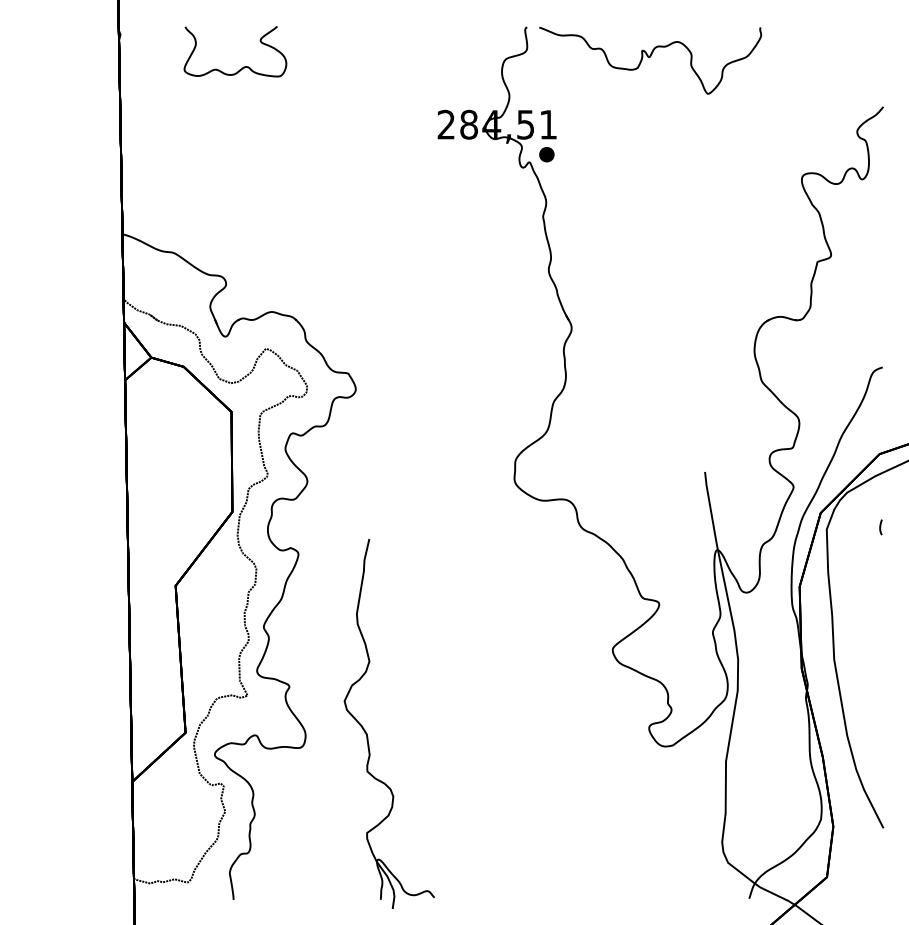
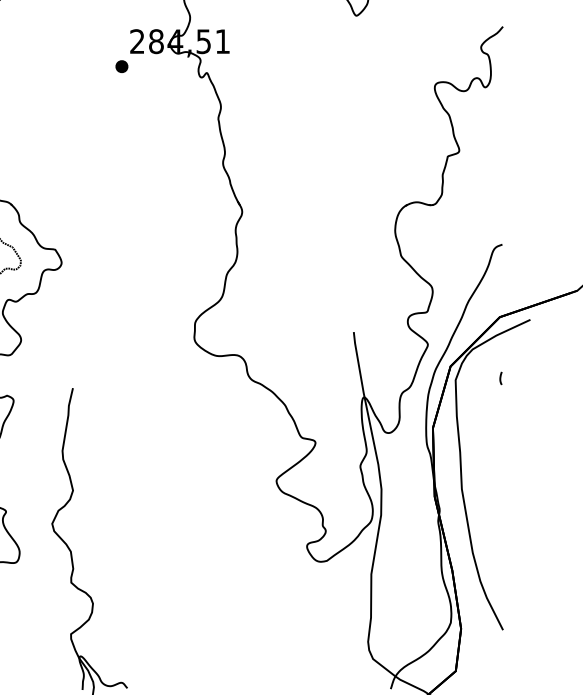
part: (546, 154) -> (121, 66), moved

